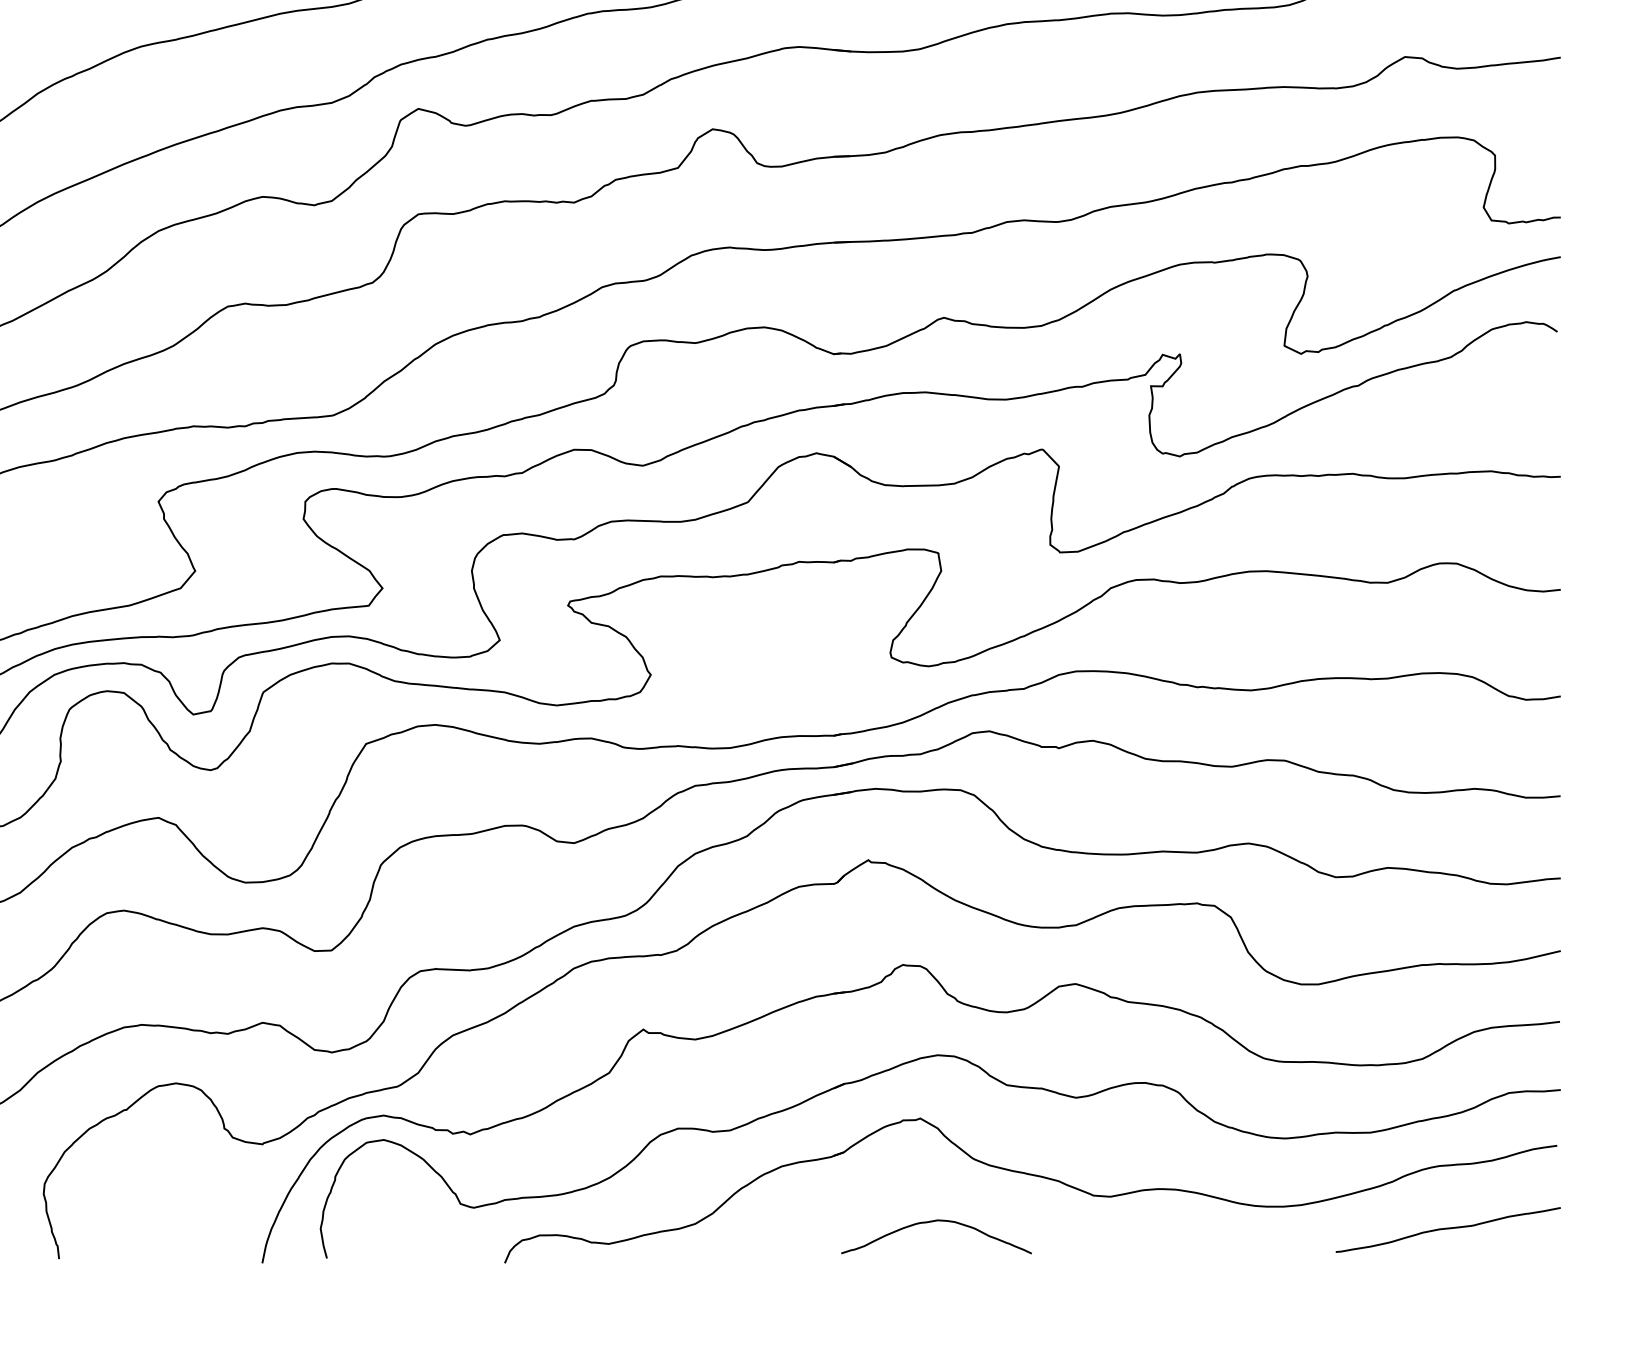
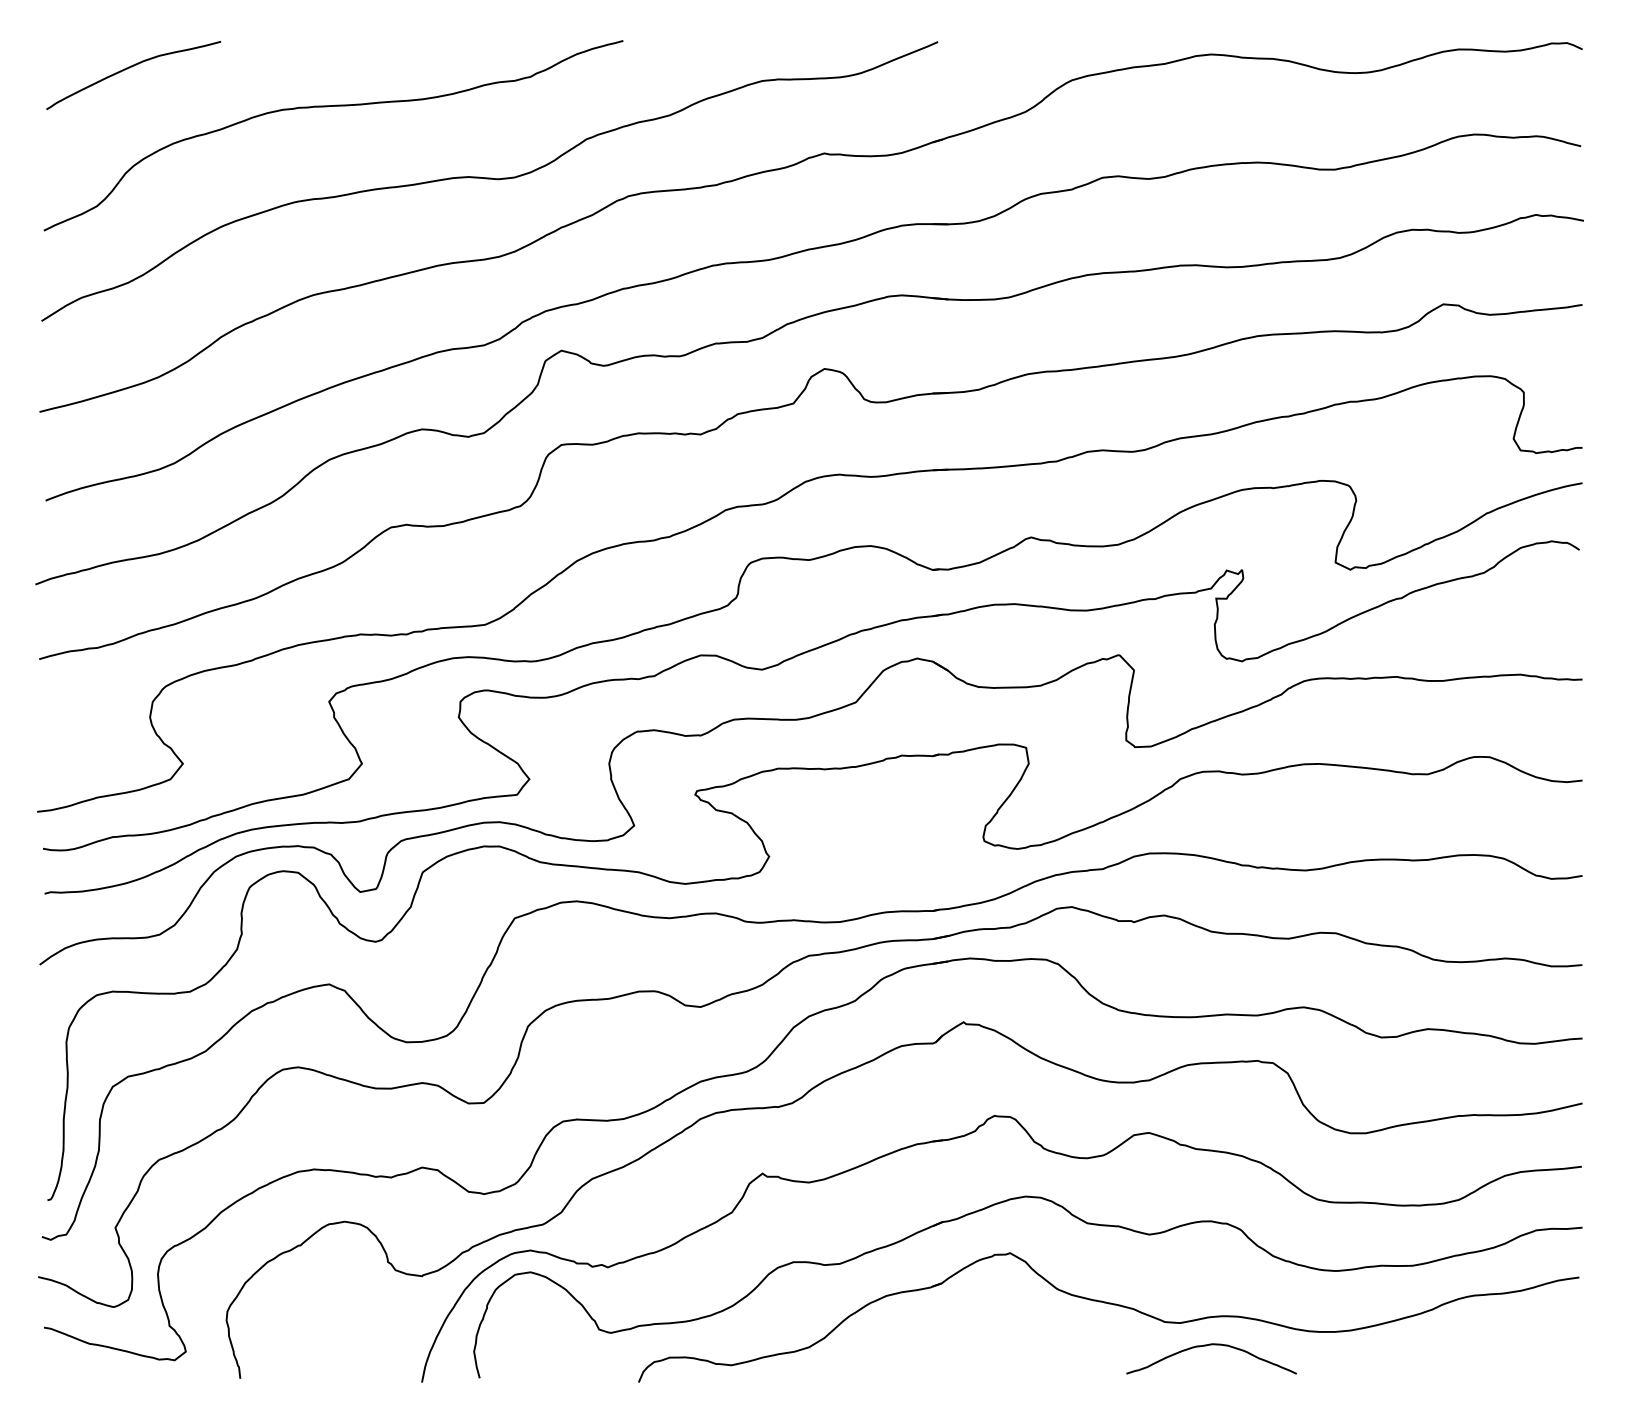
curve: (936, 1221) -> (1211, 1345), moved
curve: (1447, 1229) -> (1481, 1352), removed

